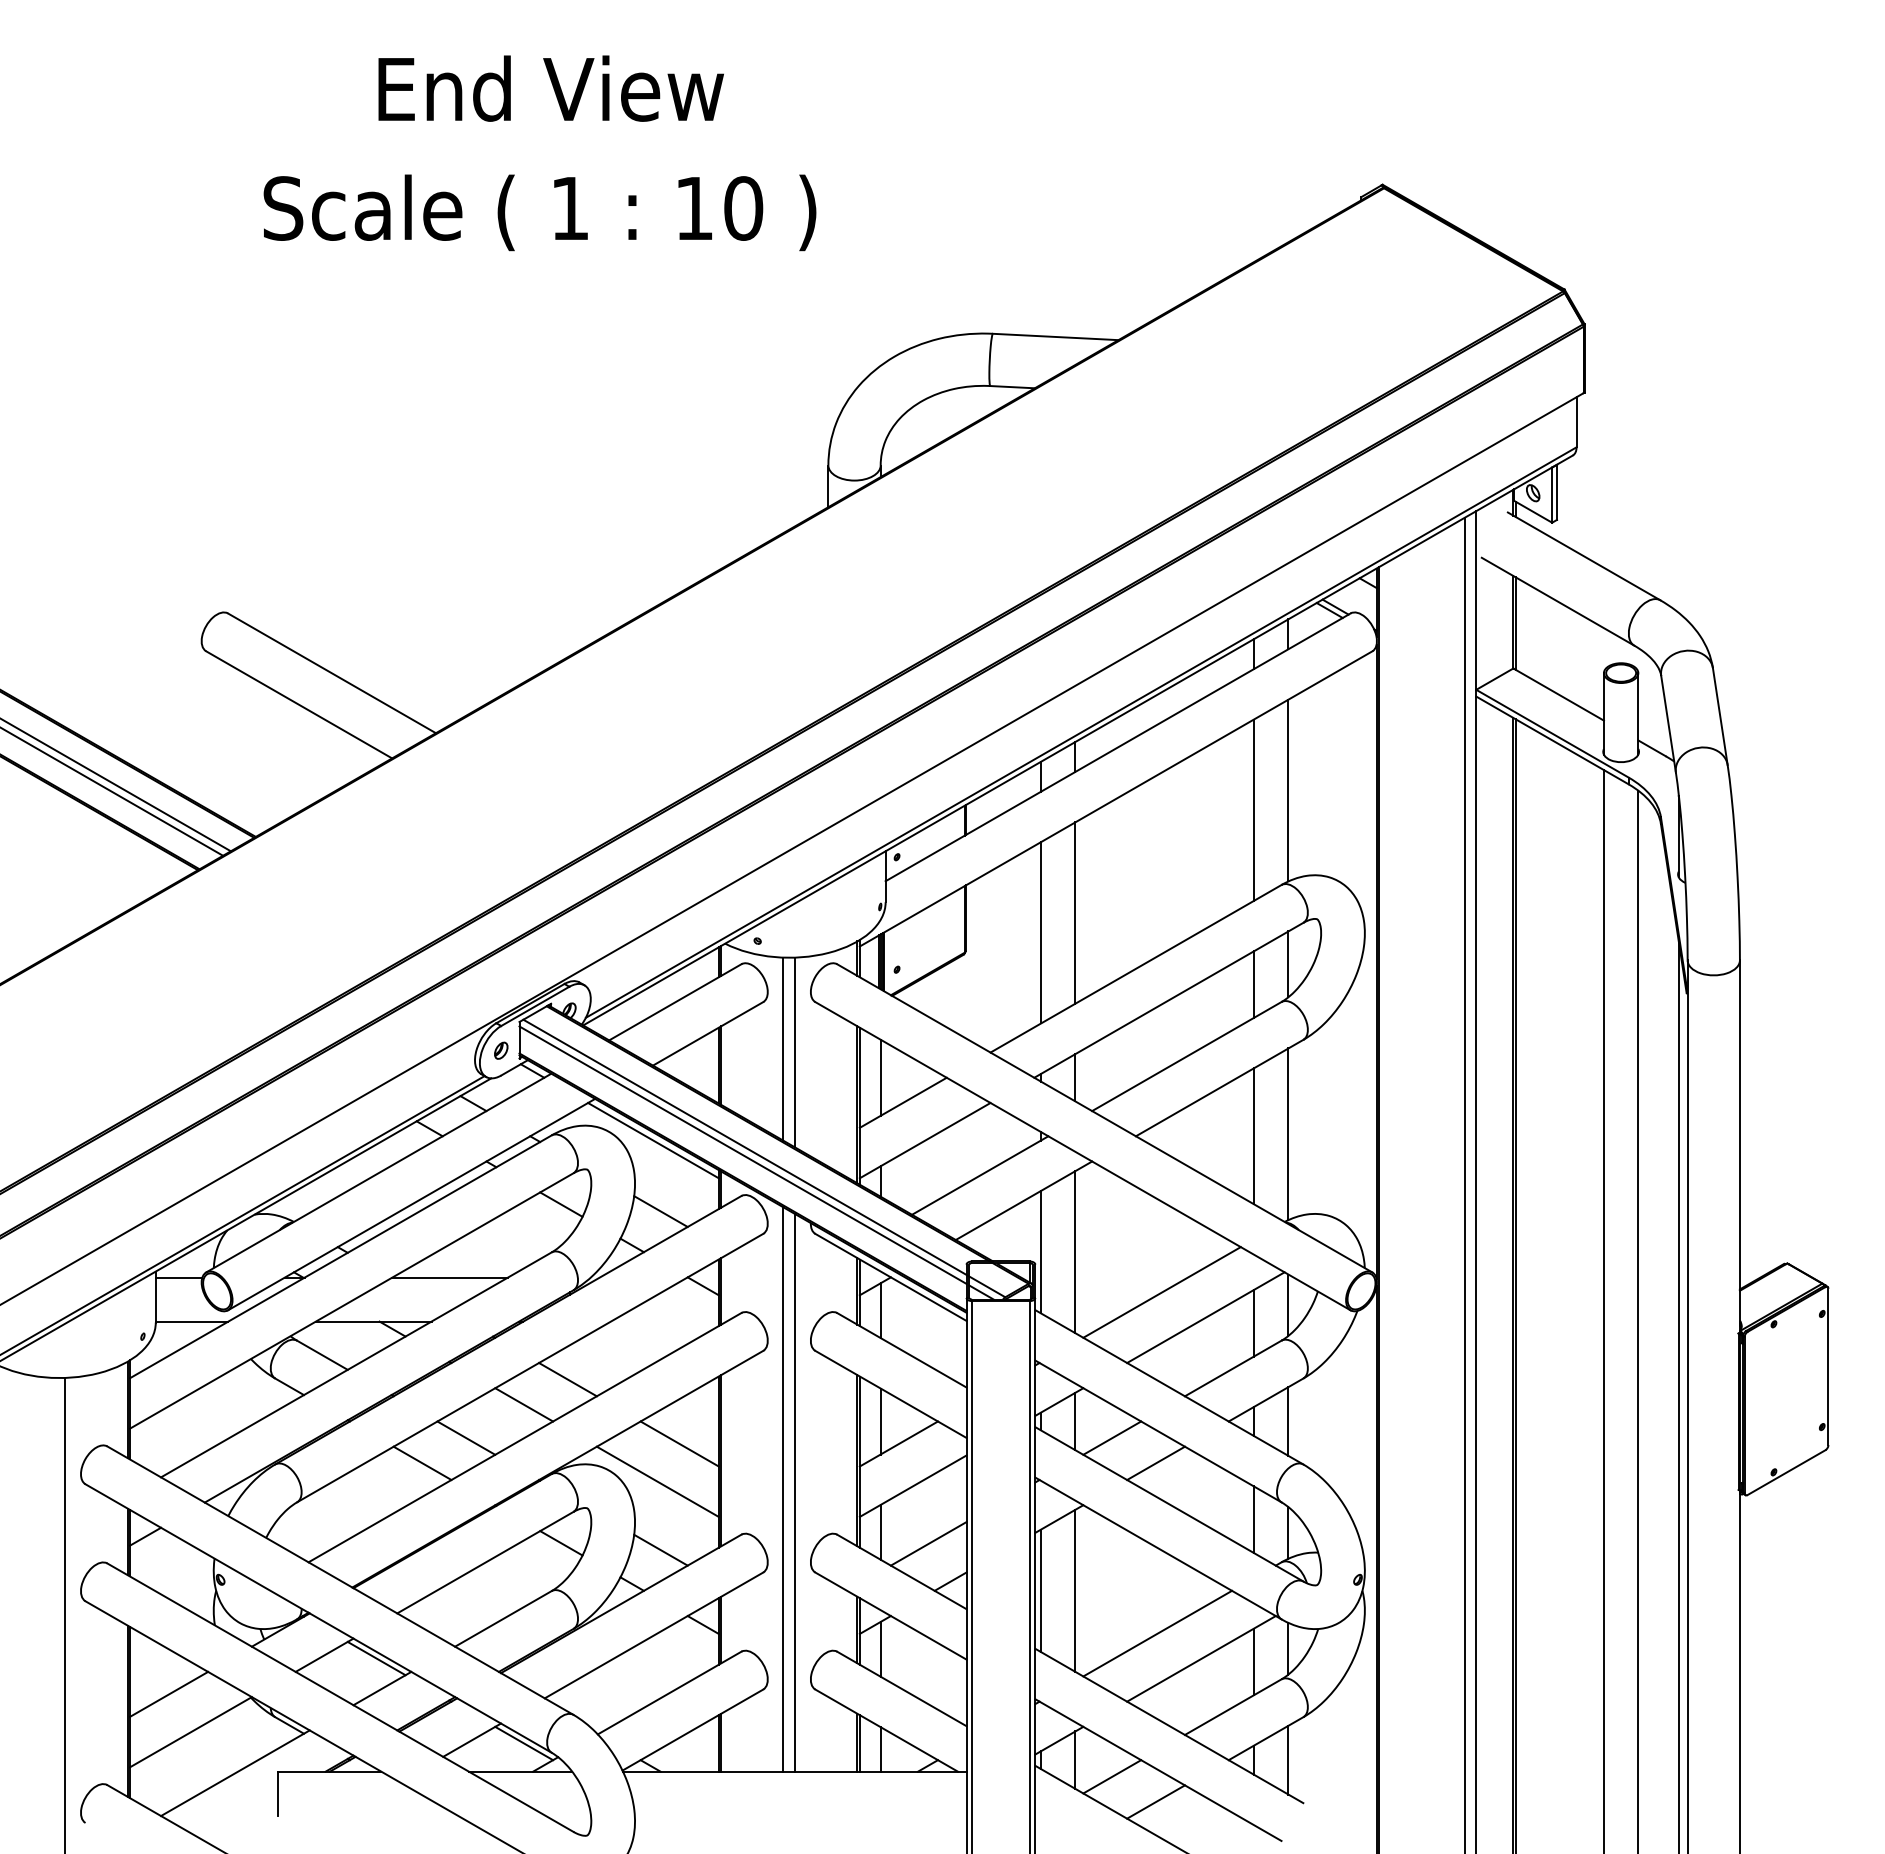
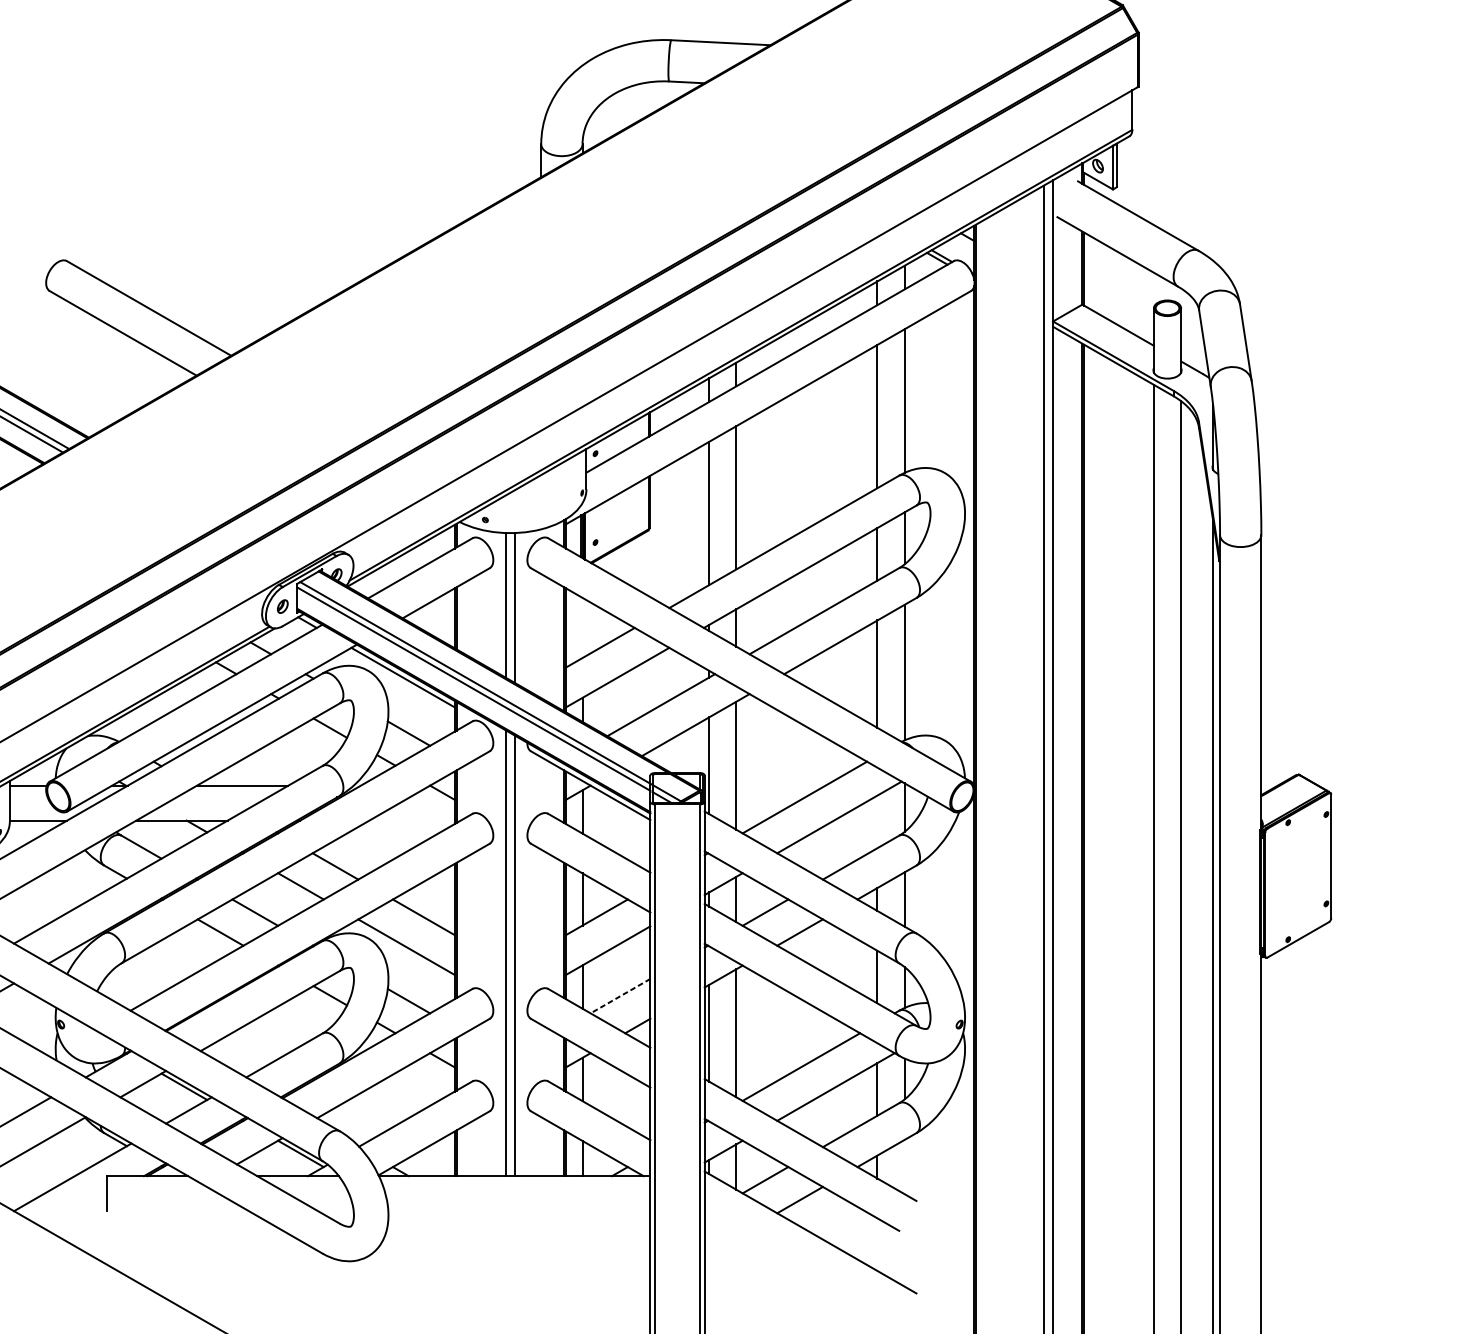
line: (880, 1077) -> (582, 627), removed
line: (1254, 1322) -> (877, 821), removed
line: (928, 1543) -> (620, 995), solid -> dashed
line: (1288, 1759) -> (904, 1166), removed

